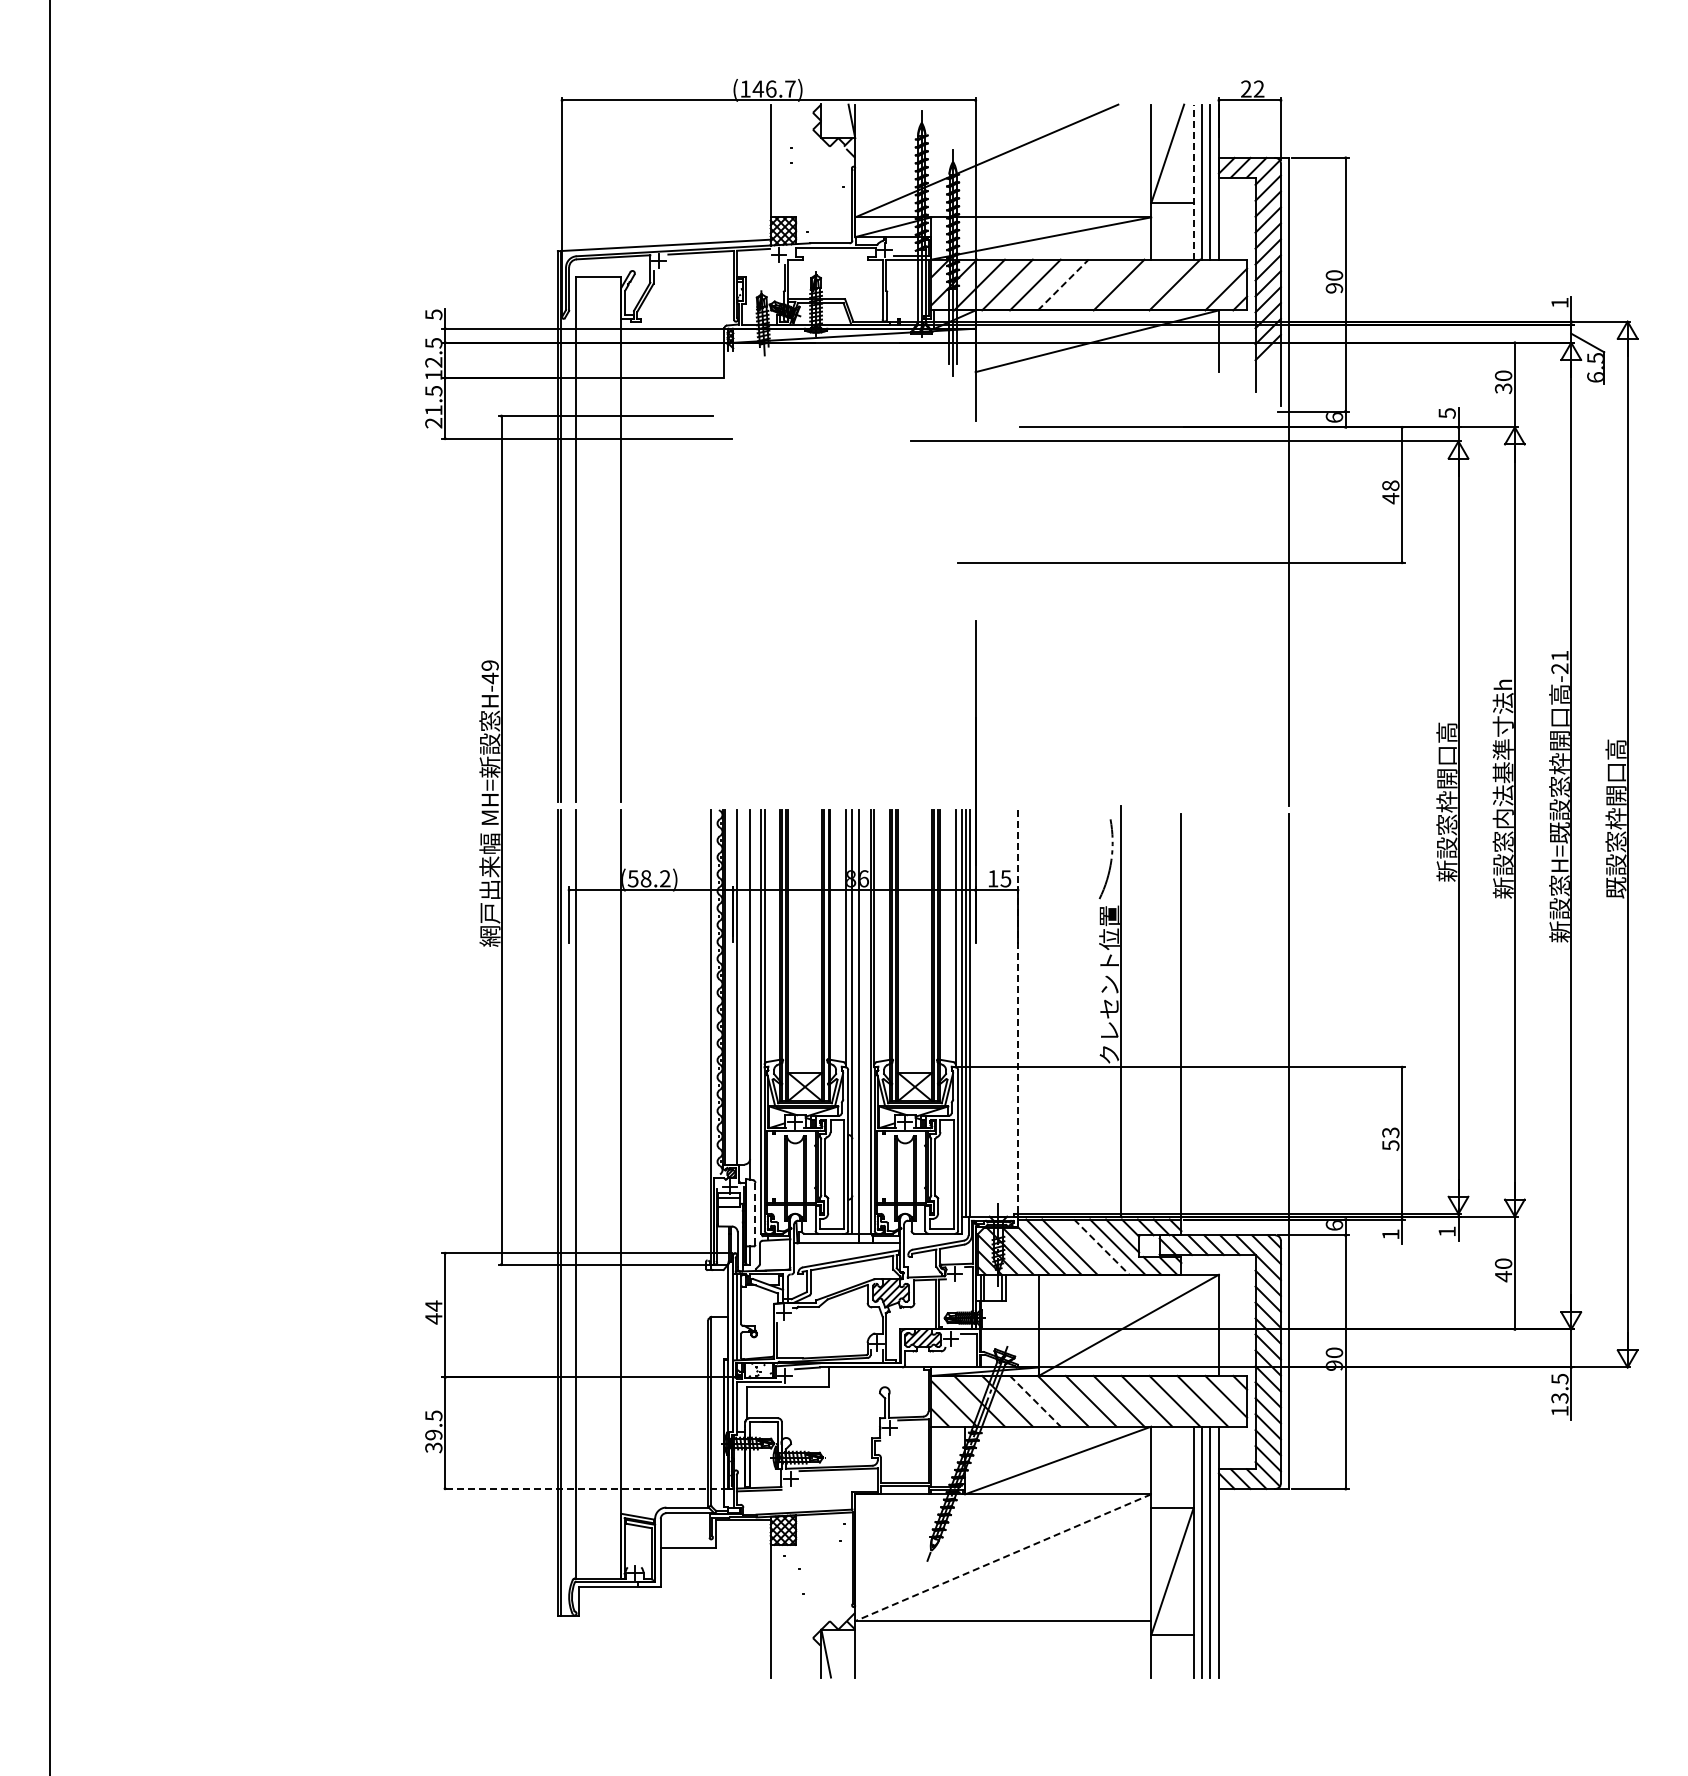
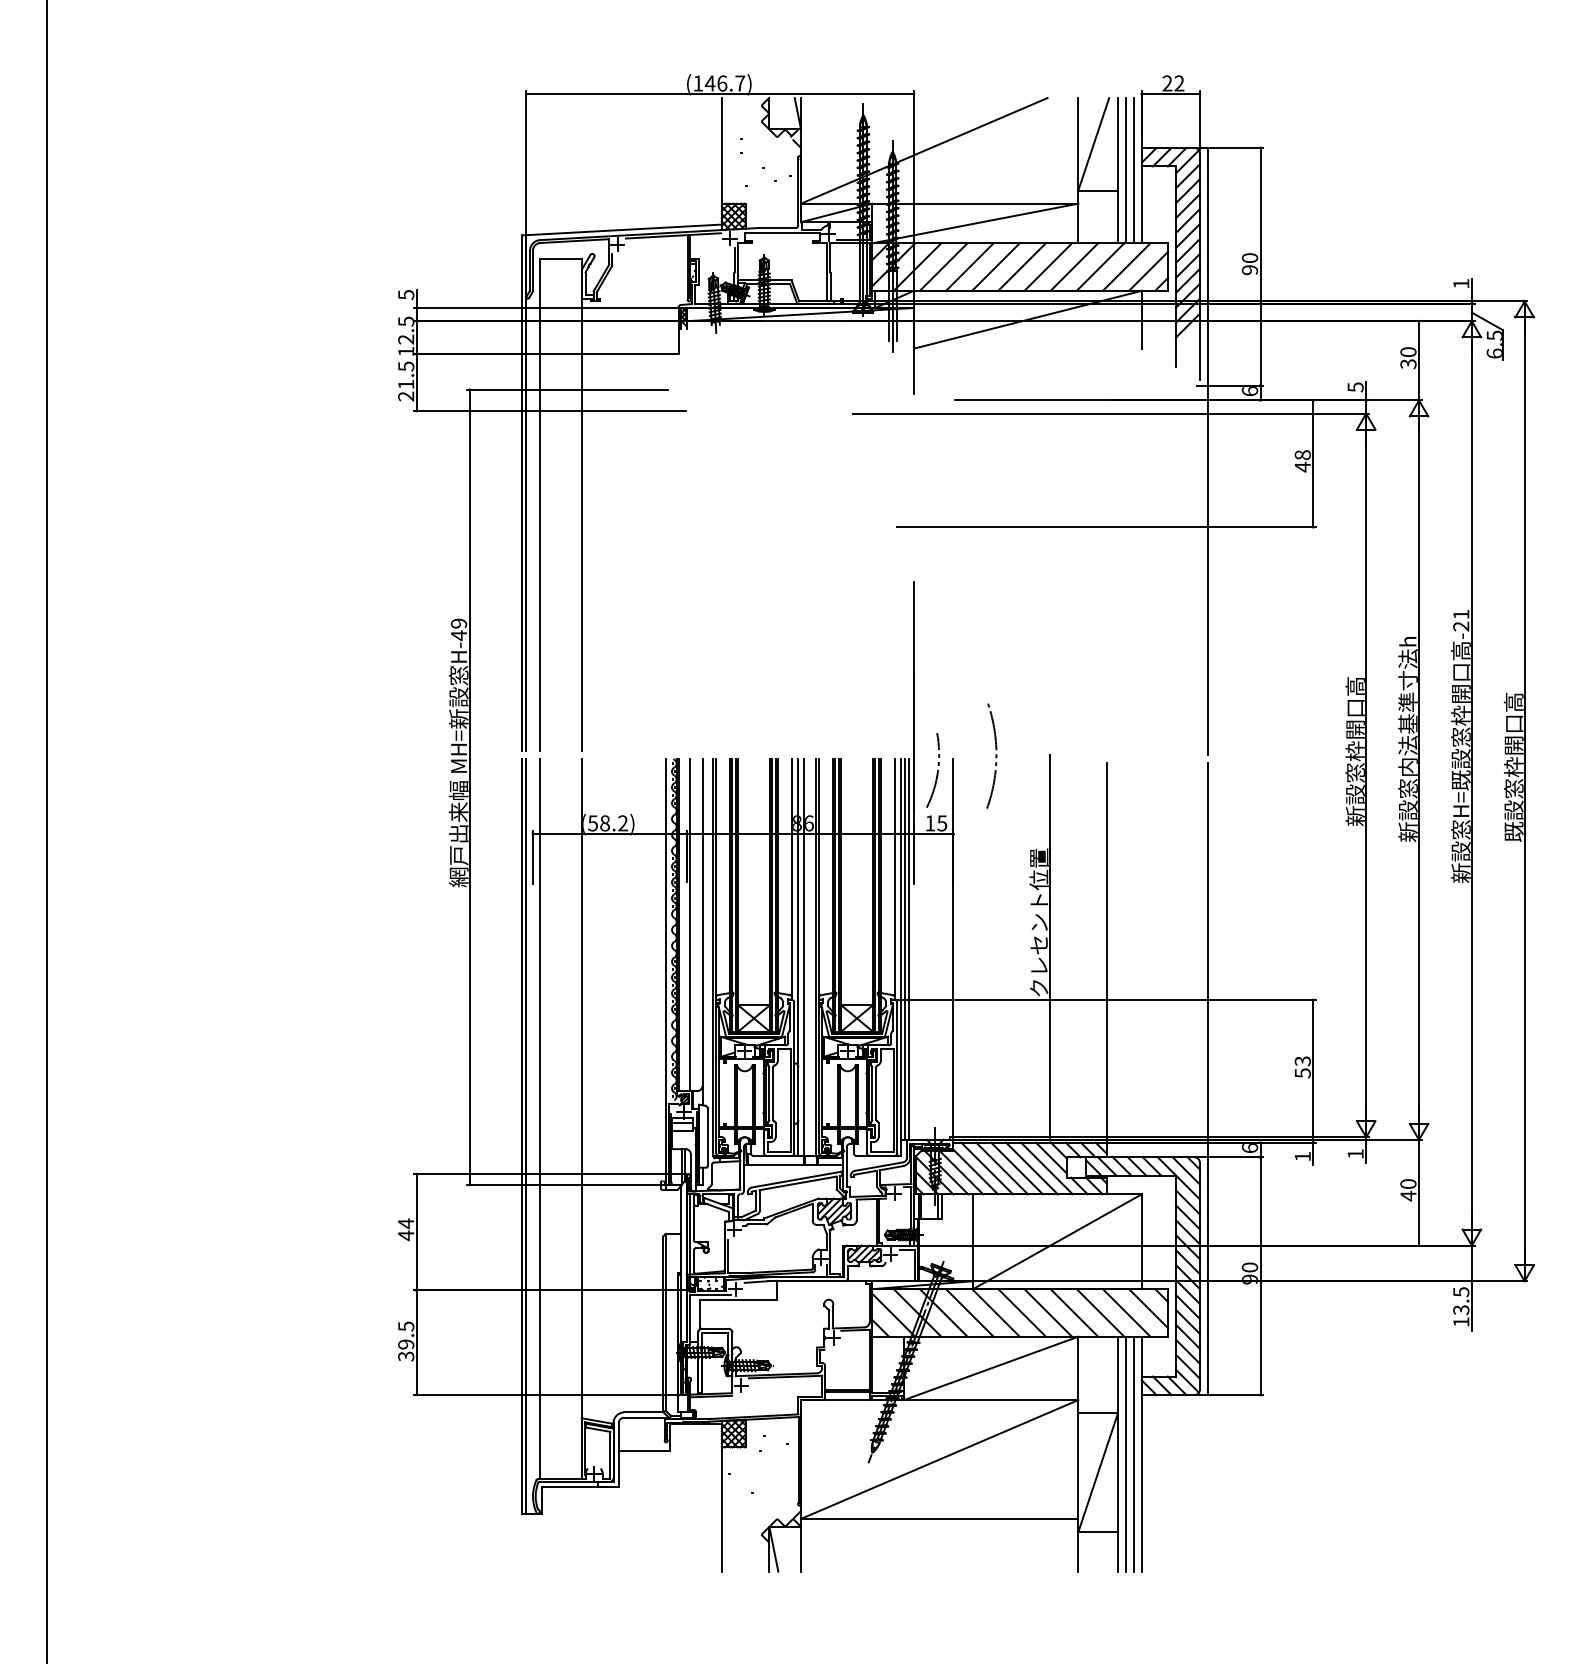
line: (1193, 182) -> (1117, 171), dashed -> solid
line: (1090, 284) -> (1021, 266), added
line: (1146, 284) -> (1073, 266), added
line: (1202, 284) -> (1126, 266), added
line: (1063, 285) -> (996, 267), dashed -> solid
arc: (1062, 806) -> (995, 755), added
arc: (1110, 859) -> (937, 770), moved
line: (1017, 1018) -> (953, 954), dashed -> solid
line: (755, 1213) -> (707, 1136), dashed -> solid
line: (1085, 1246) -> (1016, 1167), added
line: (1102, 1247) -> (1032, 1168), dashed -> solid
line: (1035, 1401) -> (969, 1313), dashed -> solid
line: (585, 1488) -> (548, 1394), dashed -> solid
line: (1002, 1557) -> (938, 1459), dashed -> solid

